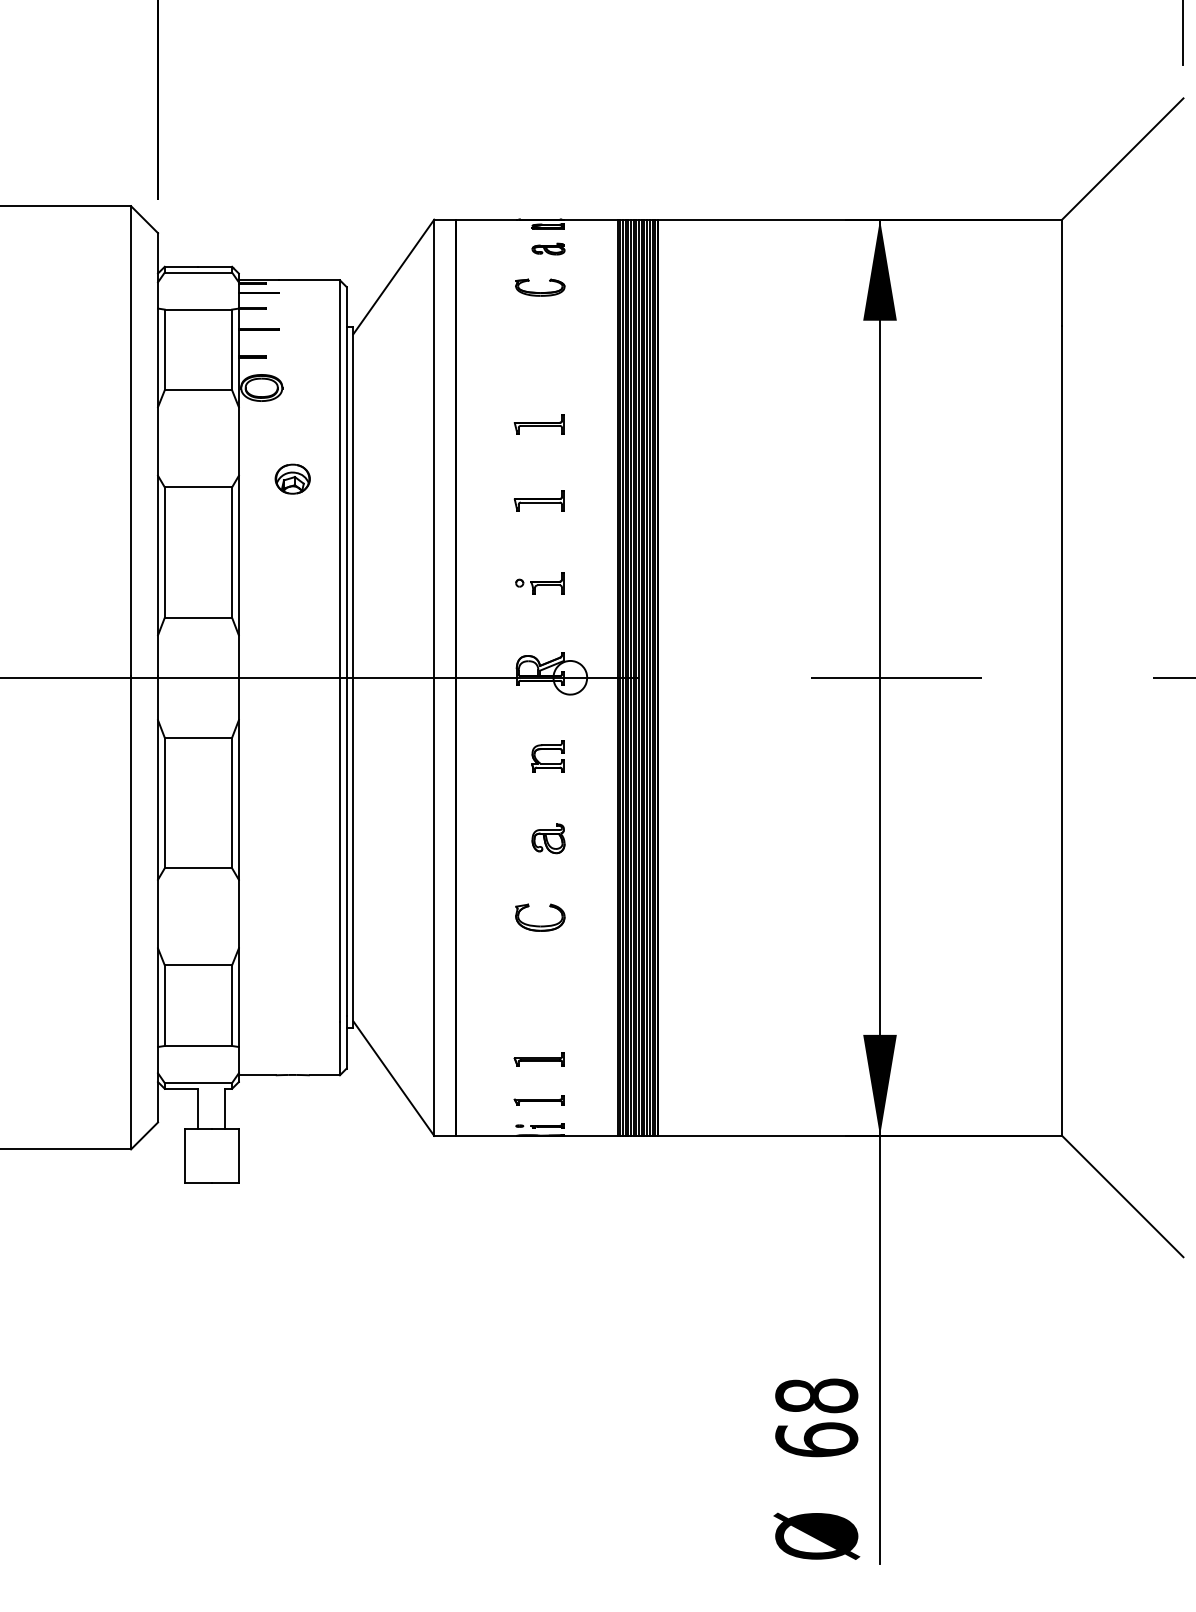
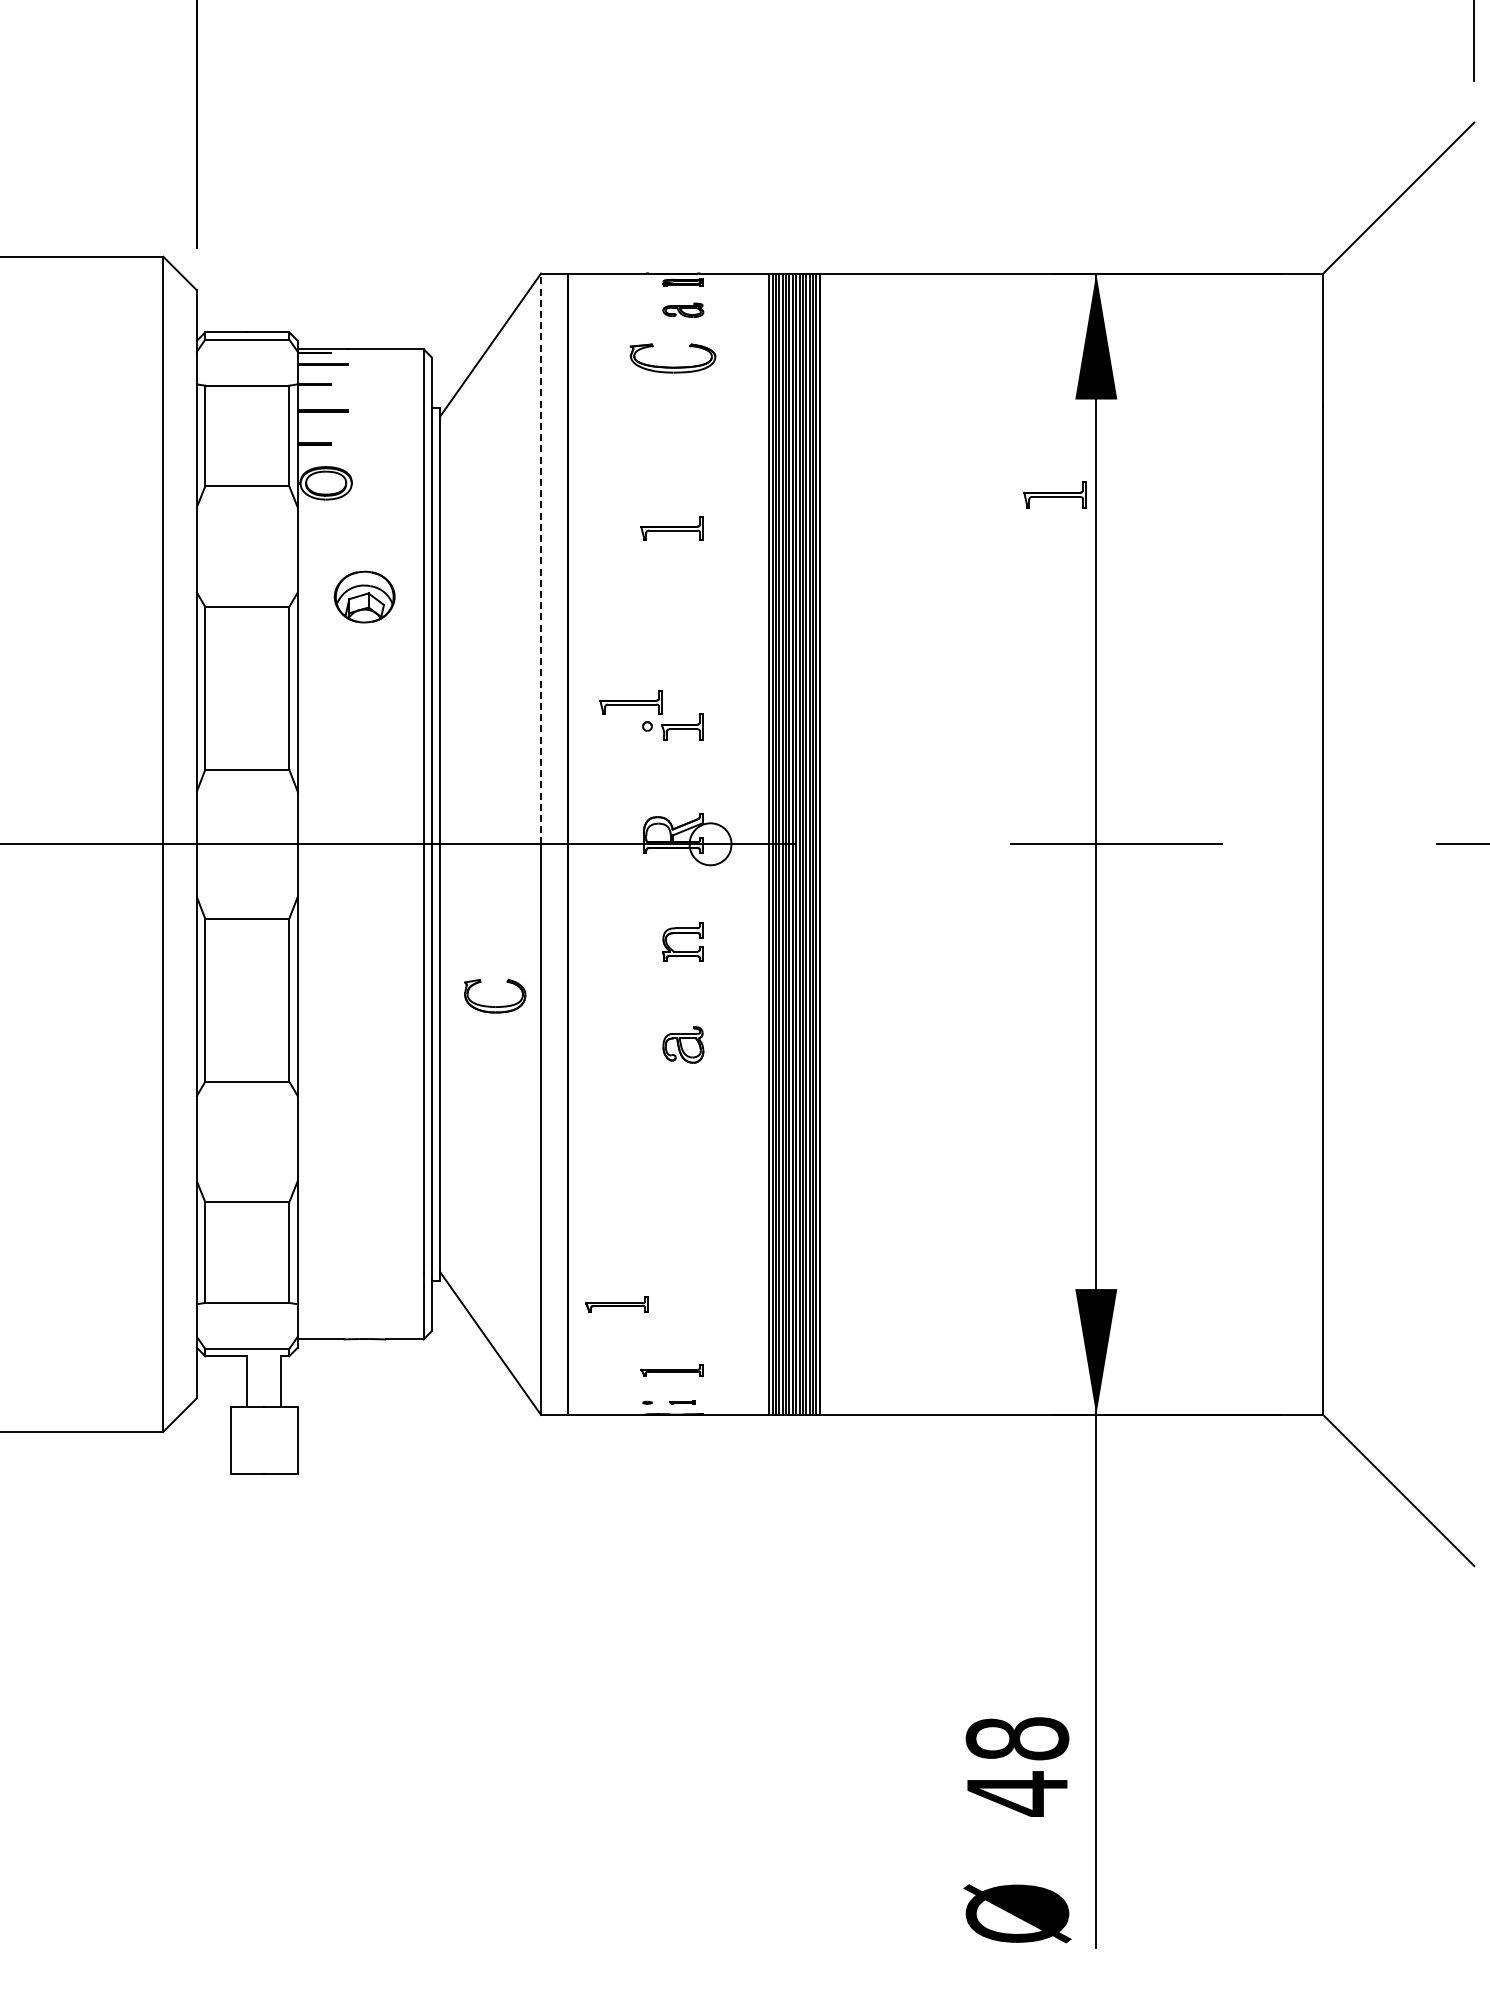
part: (540, 287) -> (673, 358), size x1.4
line: (434, 448) -> (541, 558), solid -> dashed
part: (292, 478) -> (364, 596), size x1.4
part: (538, 500) -> (1054, 494), moved
part: (506, 563) -> (630, 702), added
part: (540, 926) -> (495, 1006), moved
part: (538, 1059) -> (616, 1304), moved
part: (547, 1125) -> (682, 1402), size x0.6
text: (816, 1439) -> (1017, 1793), 68 -> 48

